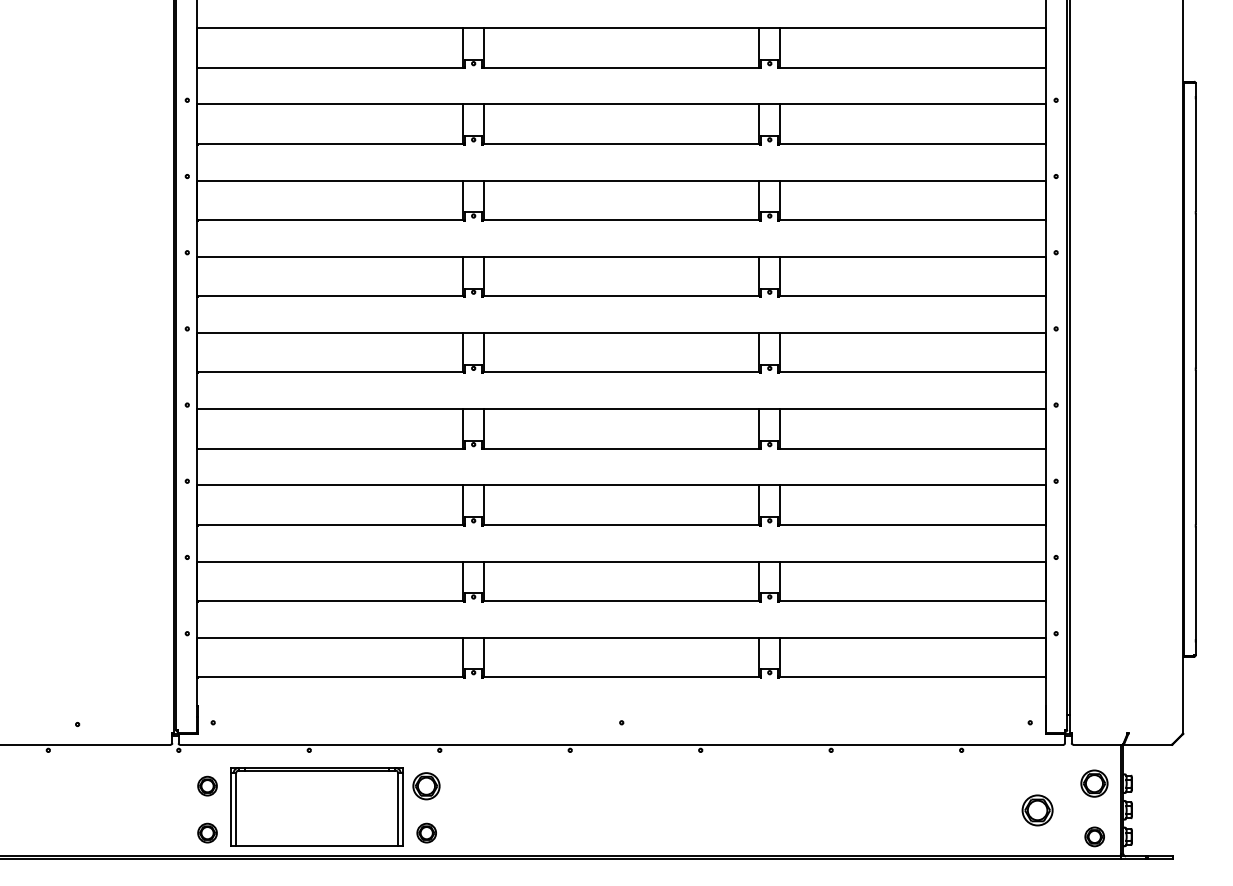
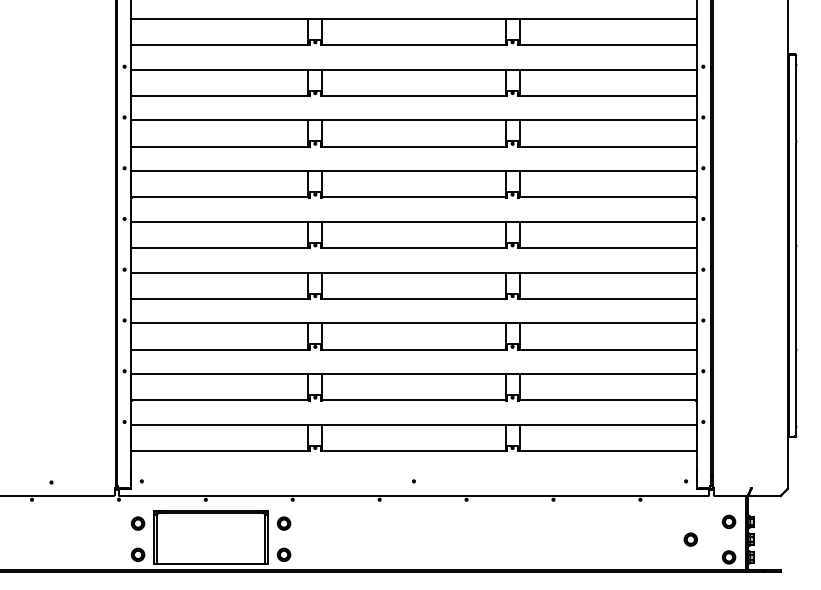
part: (1095, 783) -> (729, 521), size x0.71
part: (427, 786) -> (284, 523), size x0.71
part: (1036, 810) -> (690, 539), size x0.62

